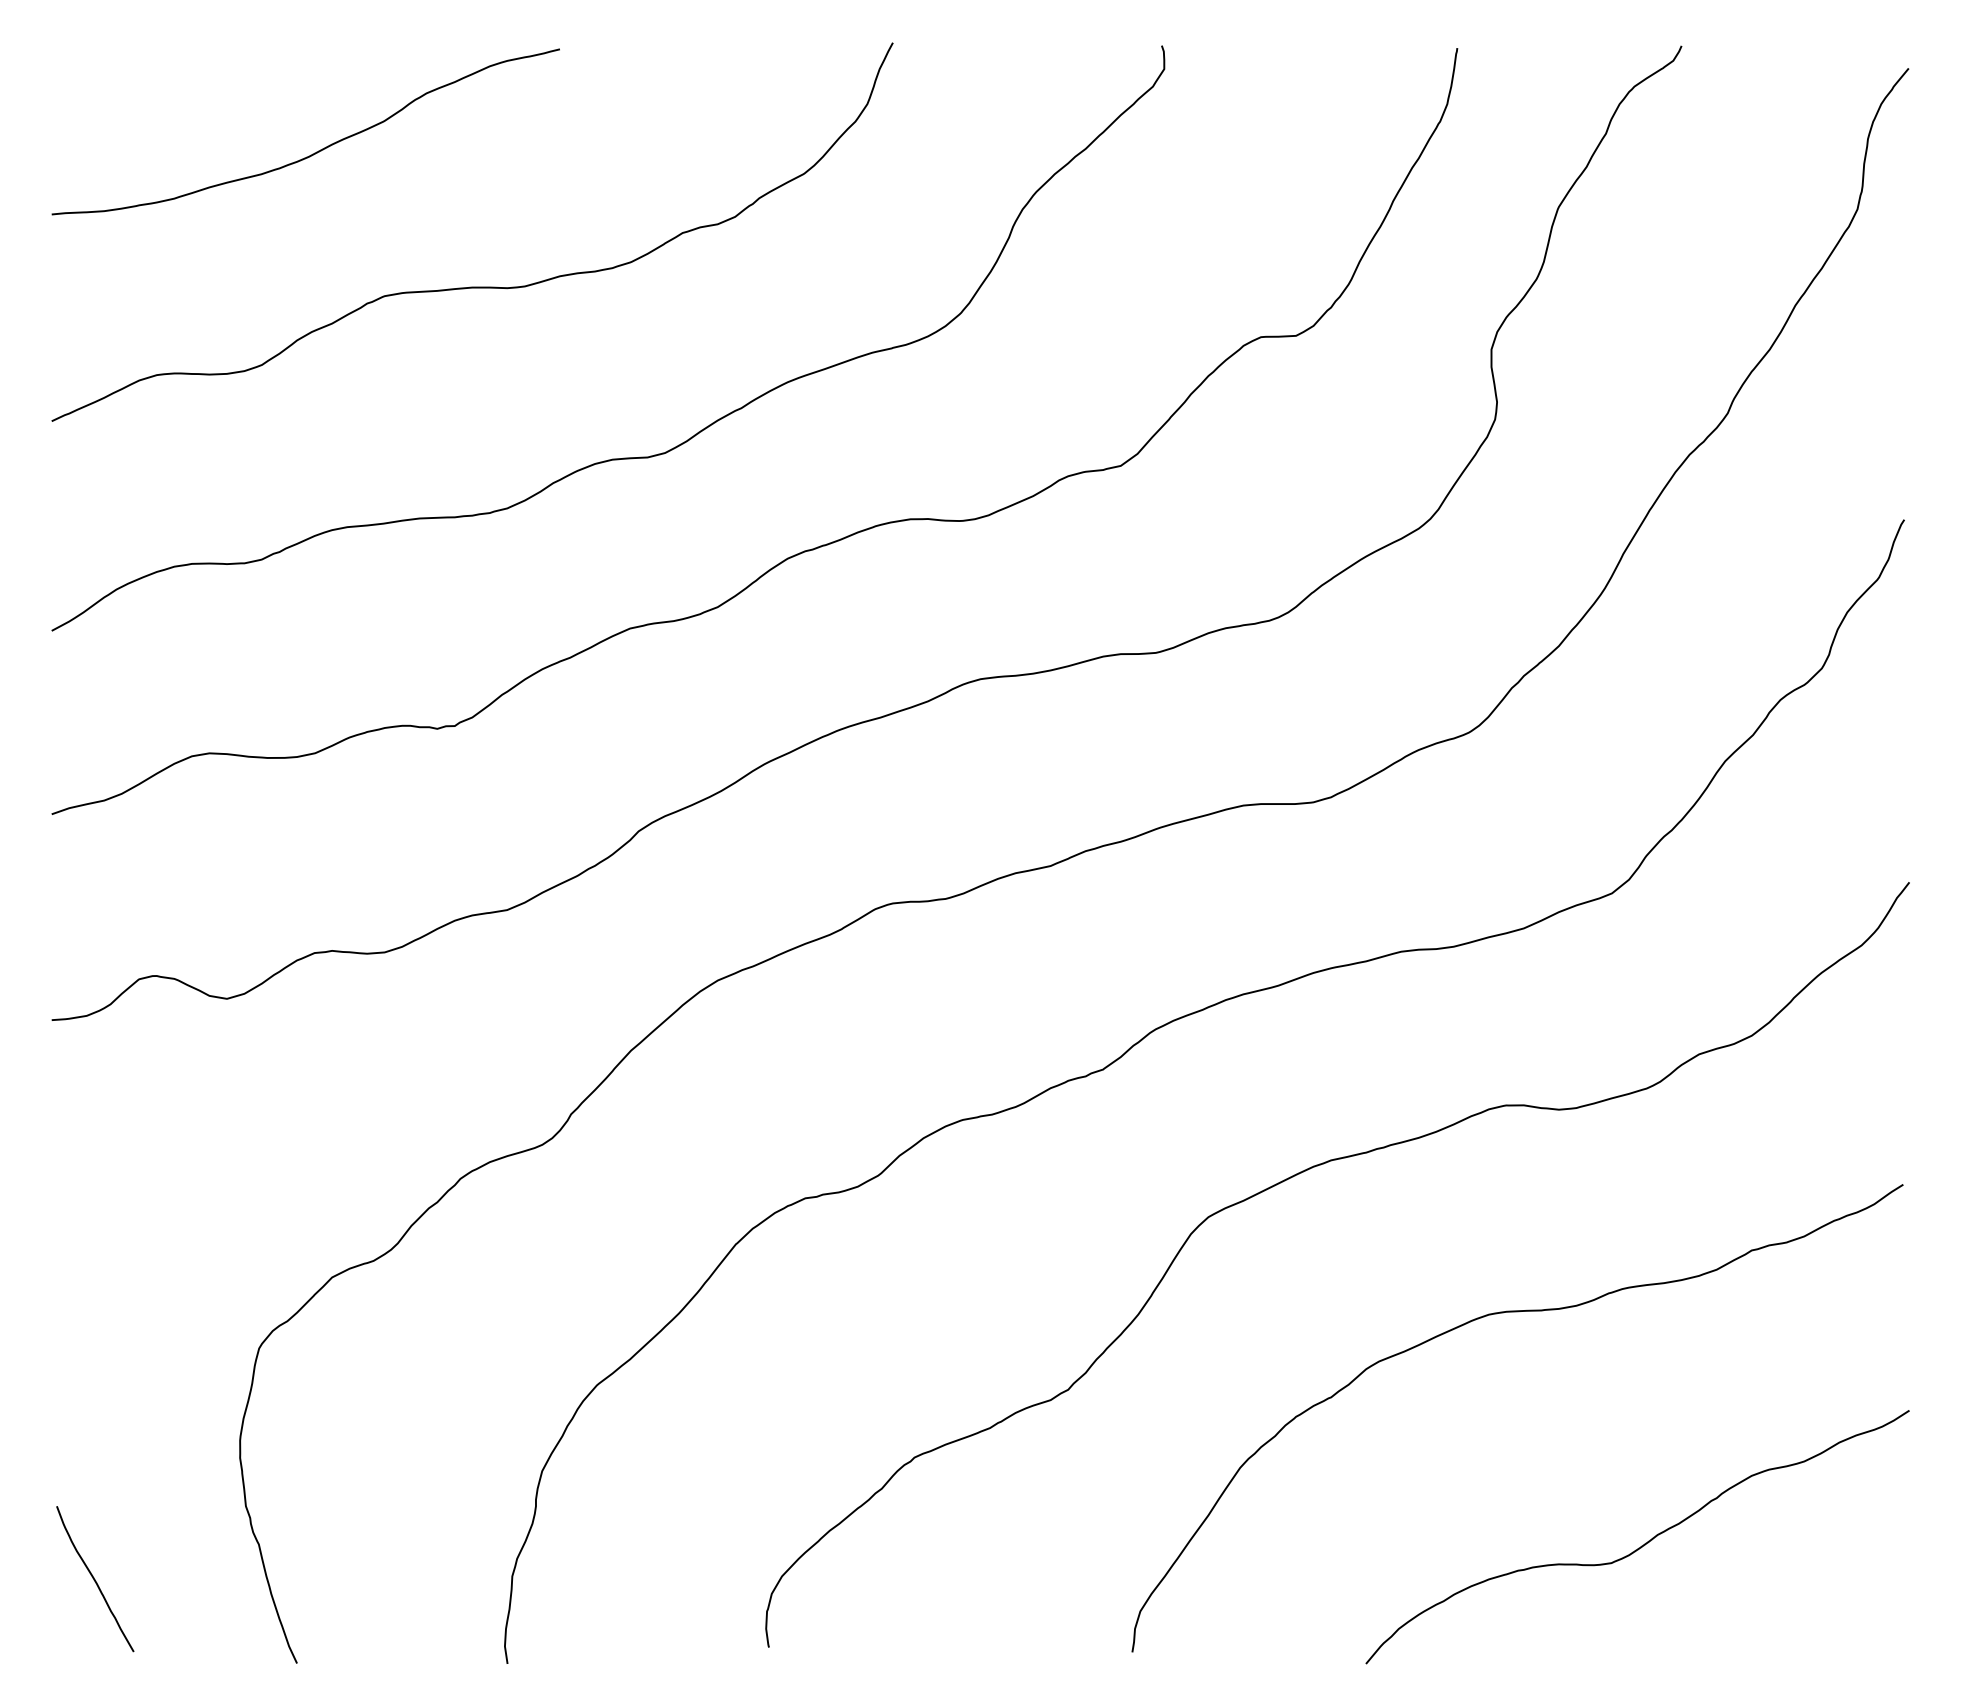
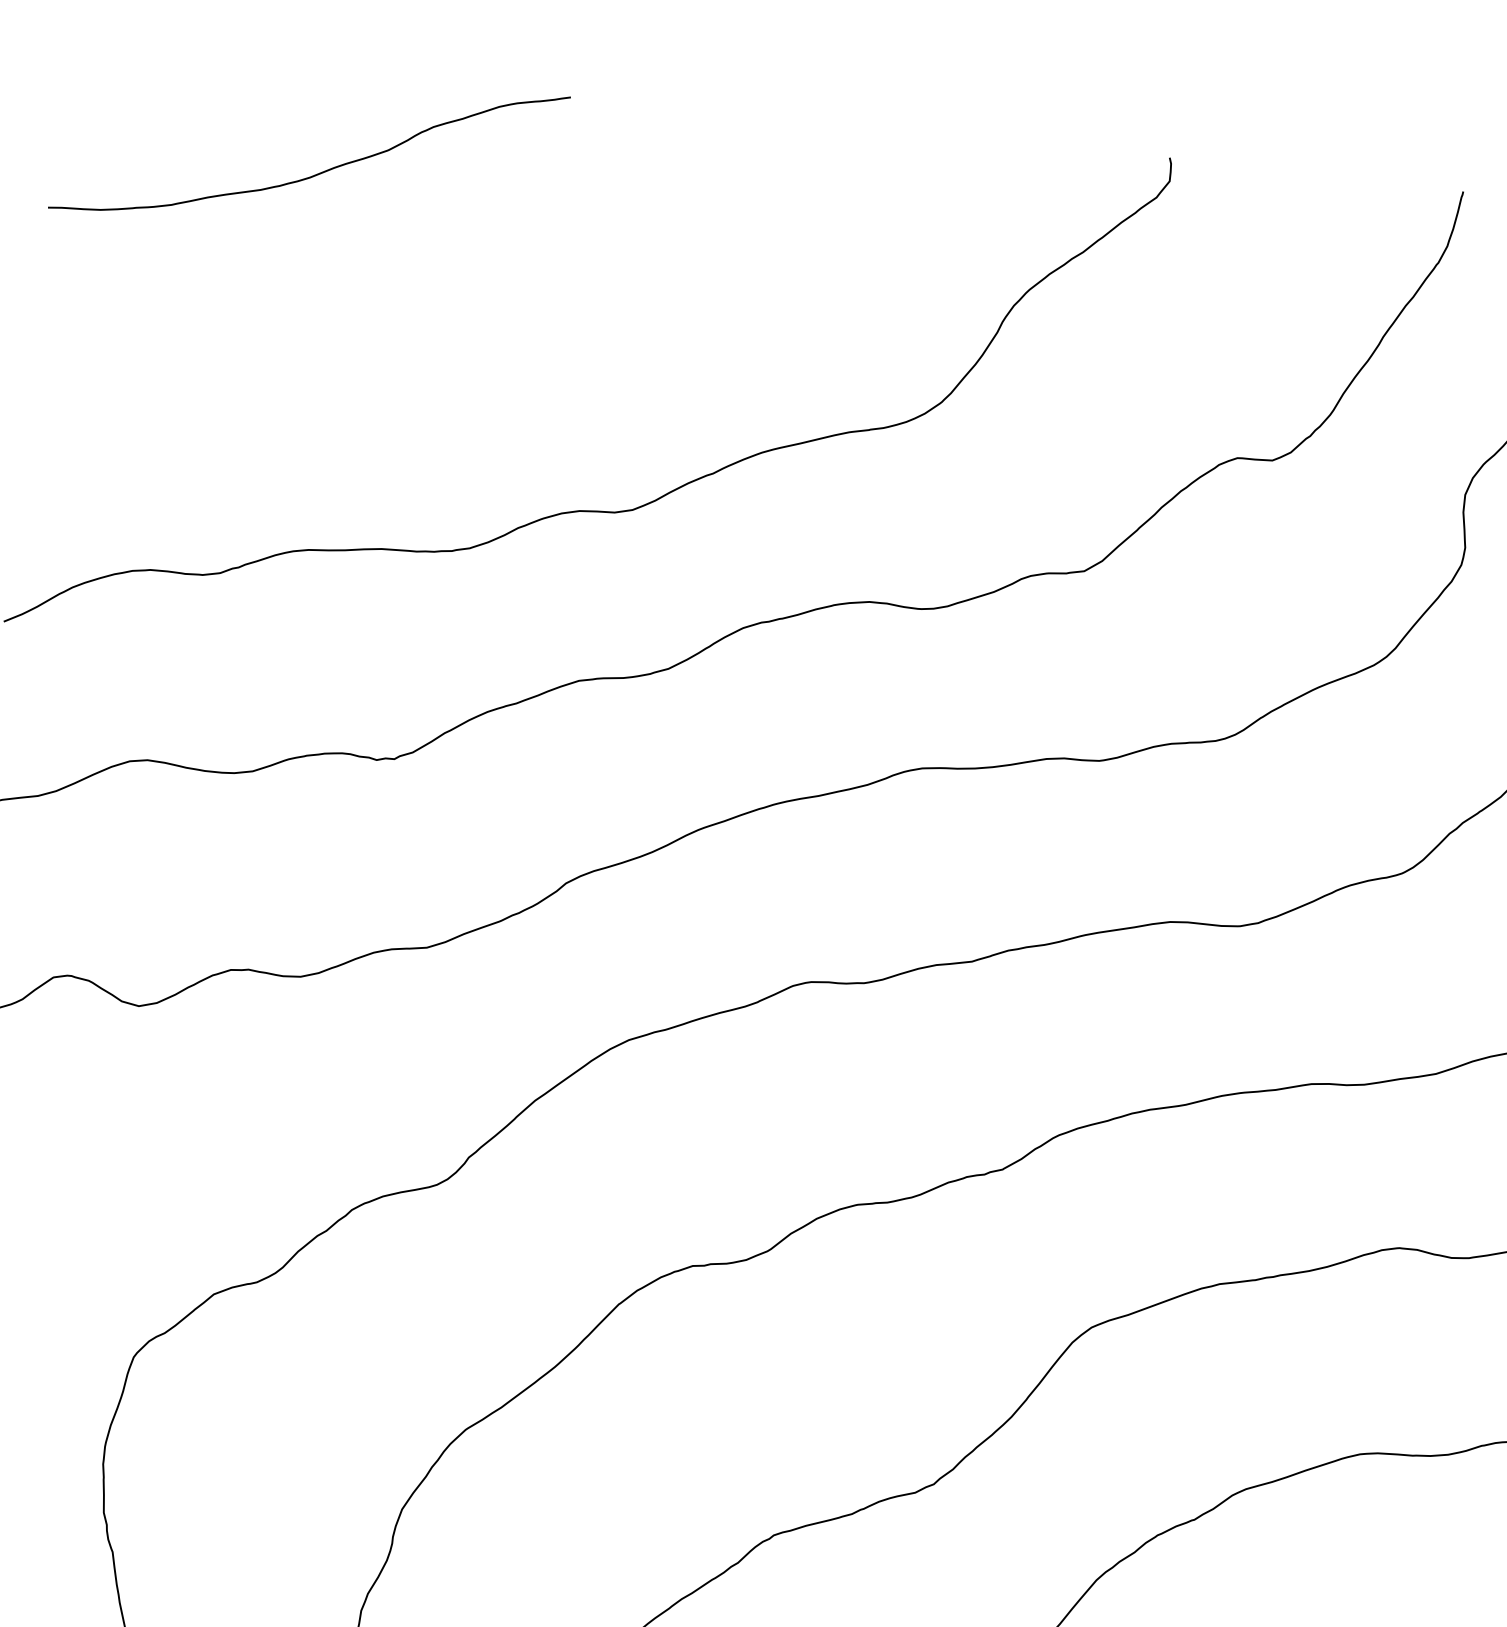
curve: (472, 286) -> (458, 323), removed

